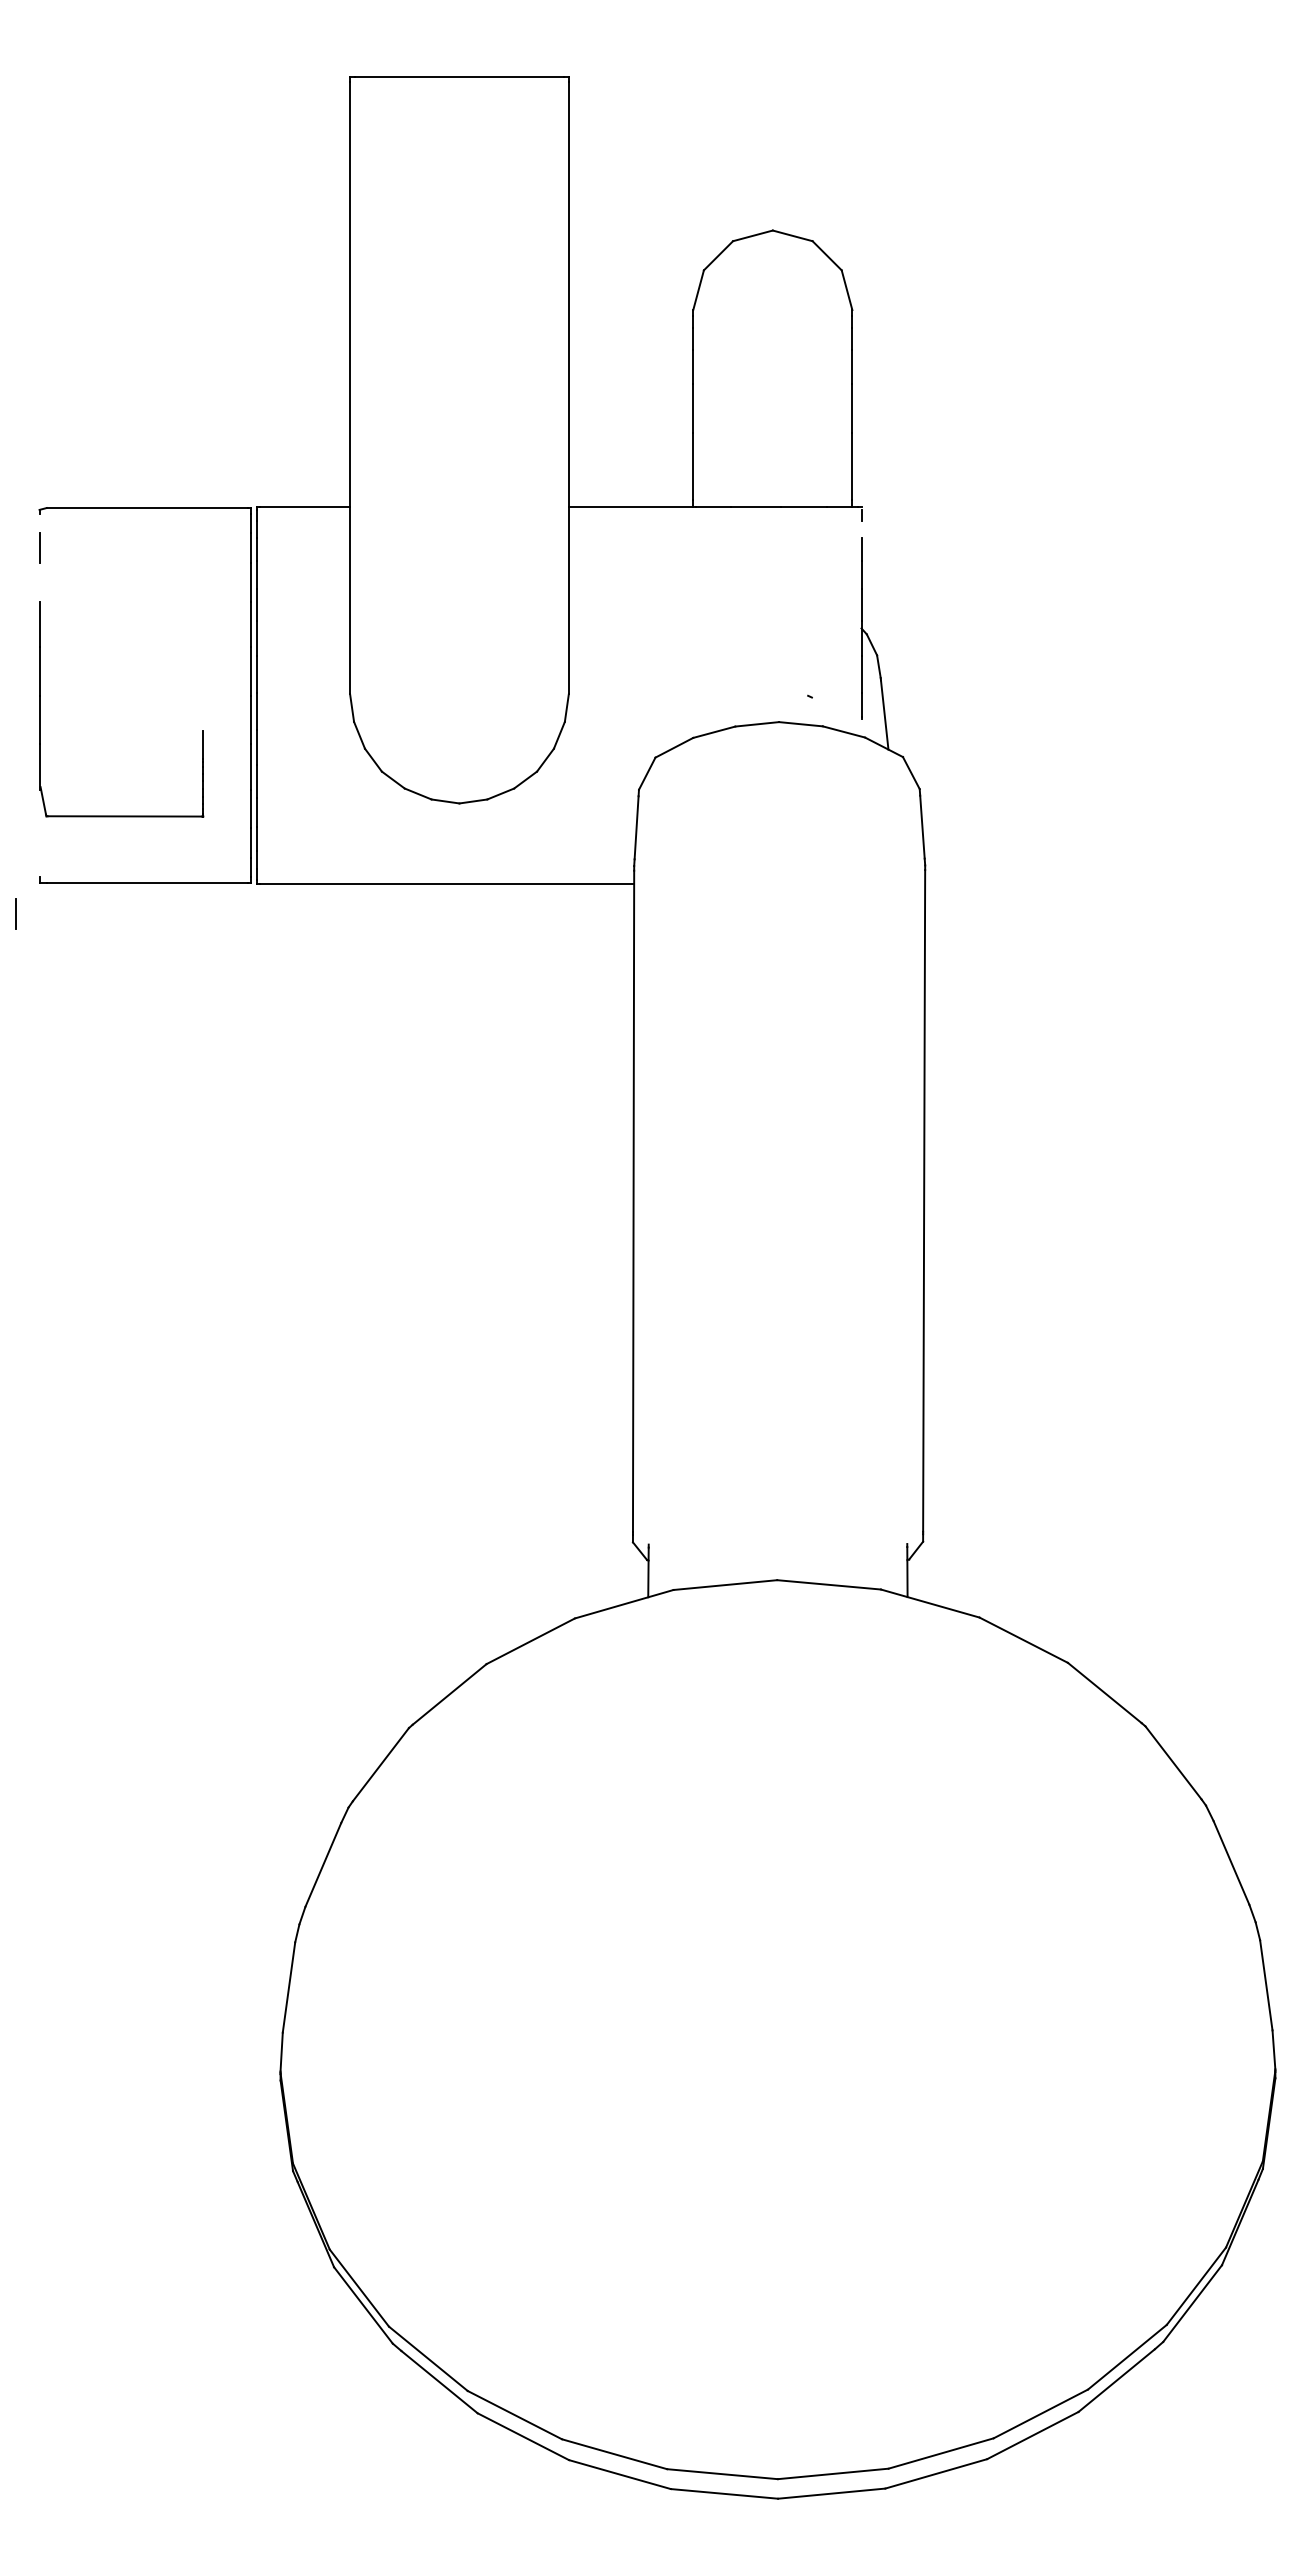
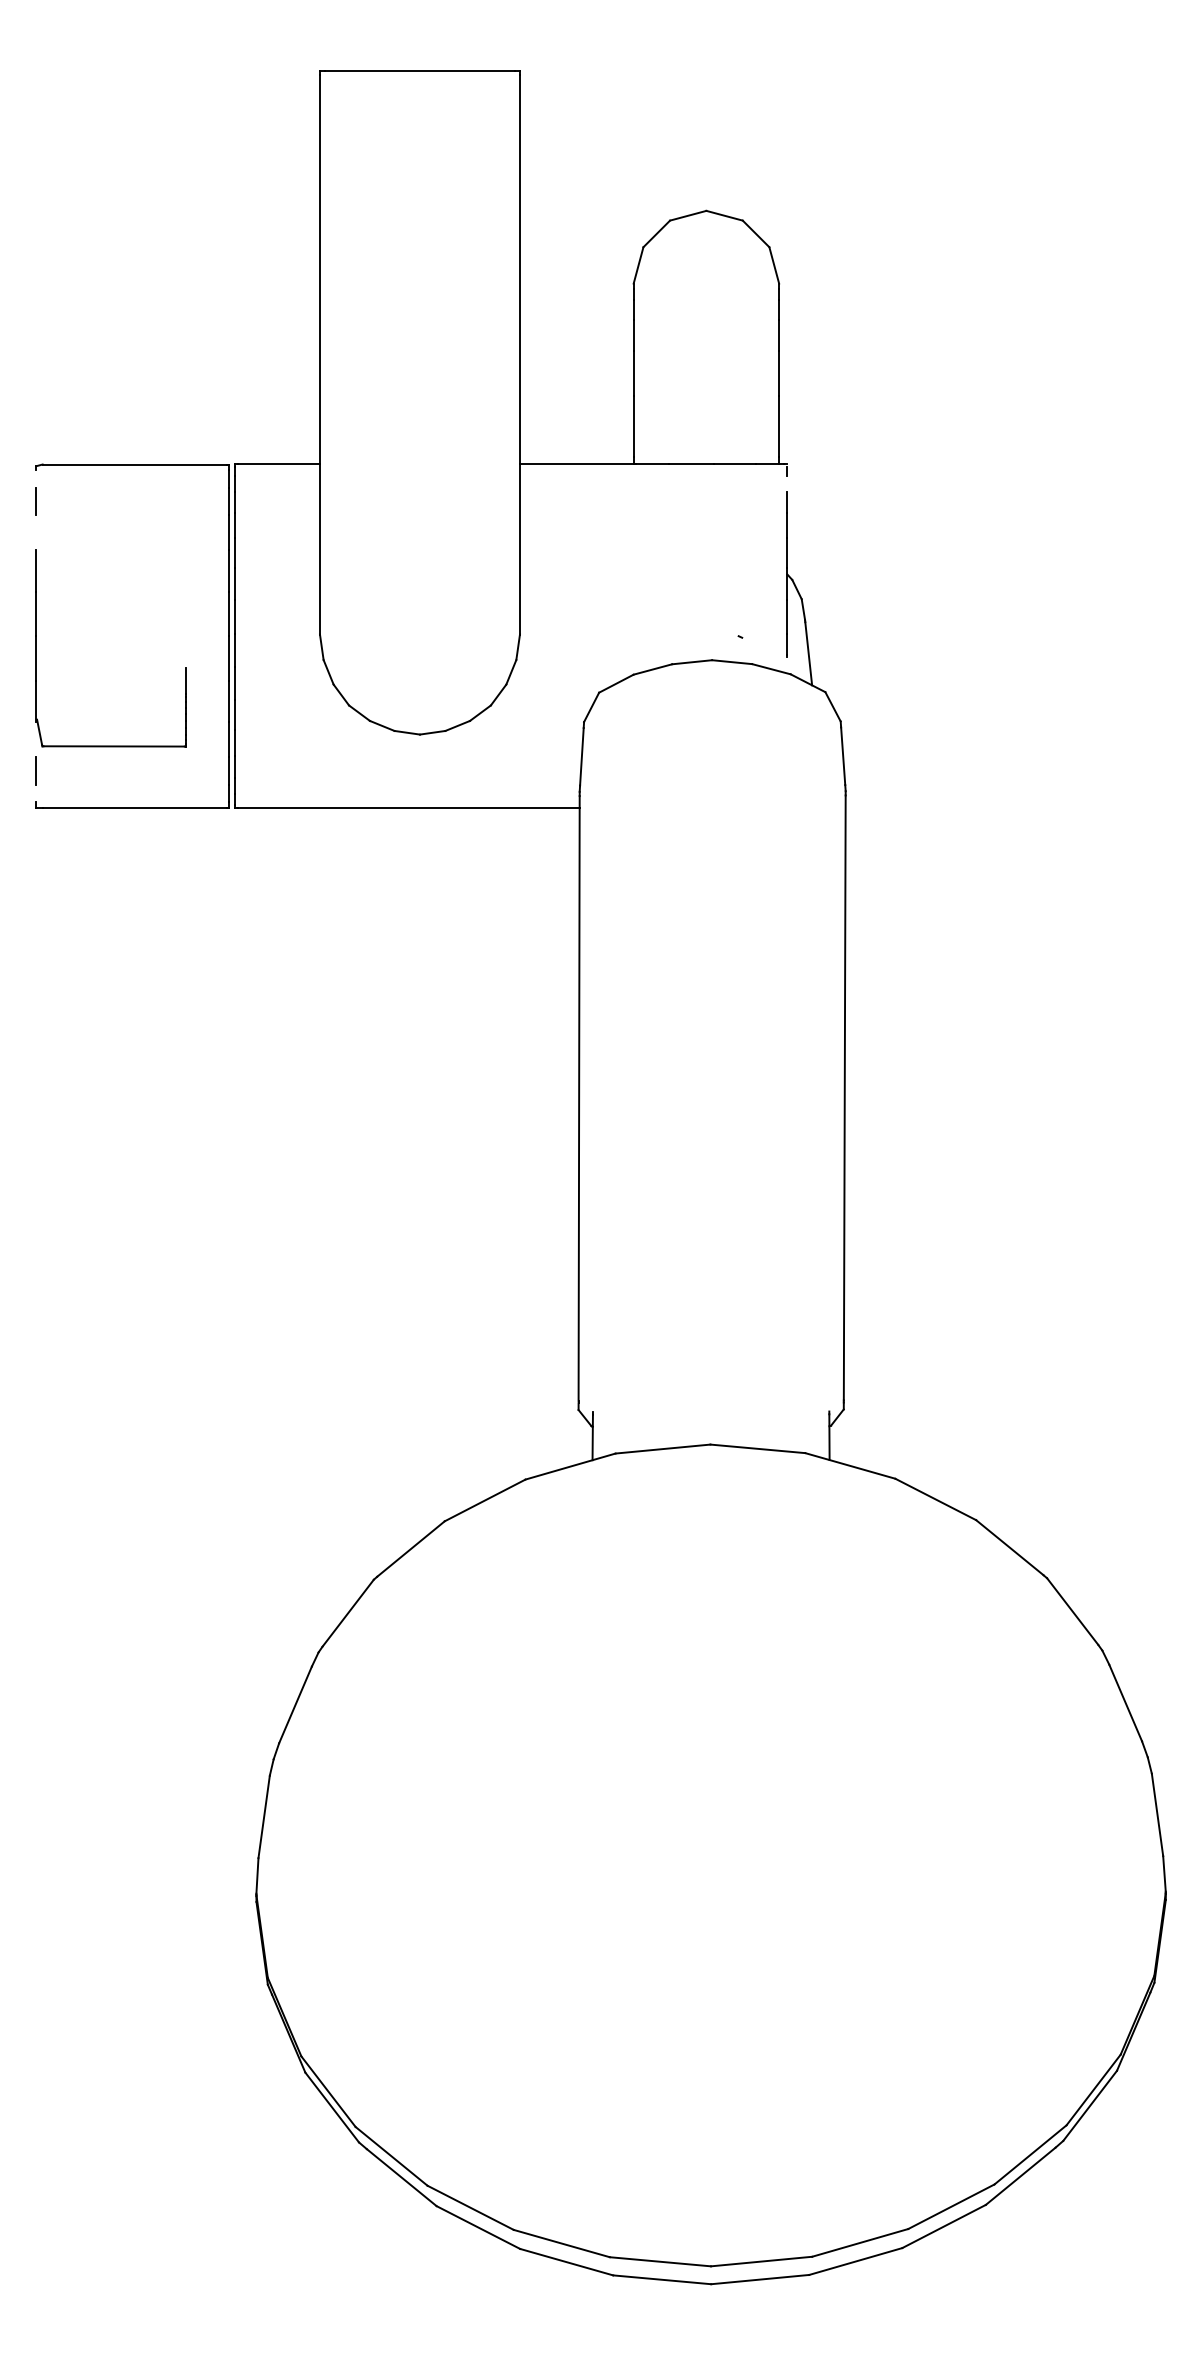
line: (15, 913) -> (36, 770), moved

